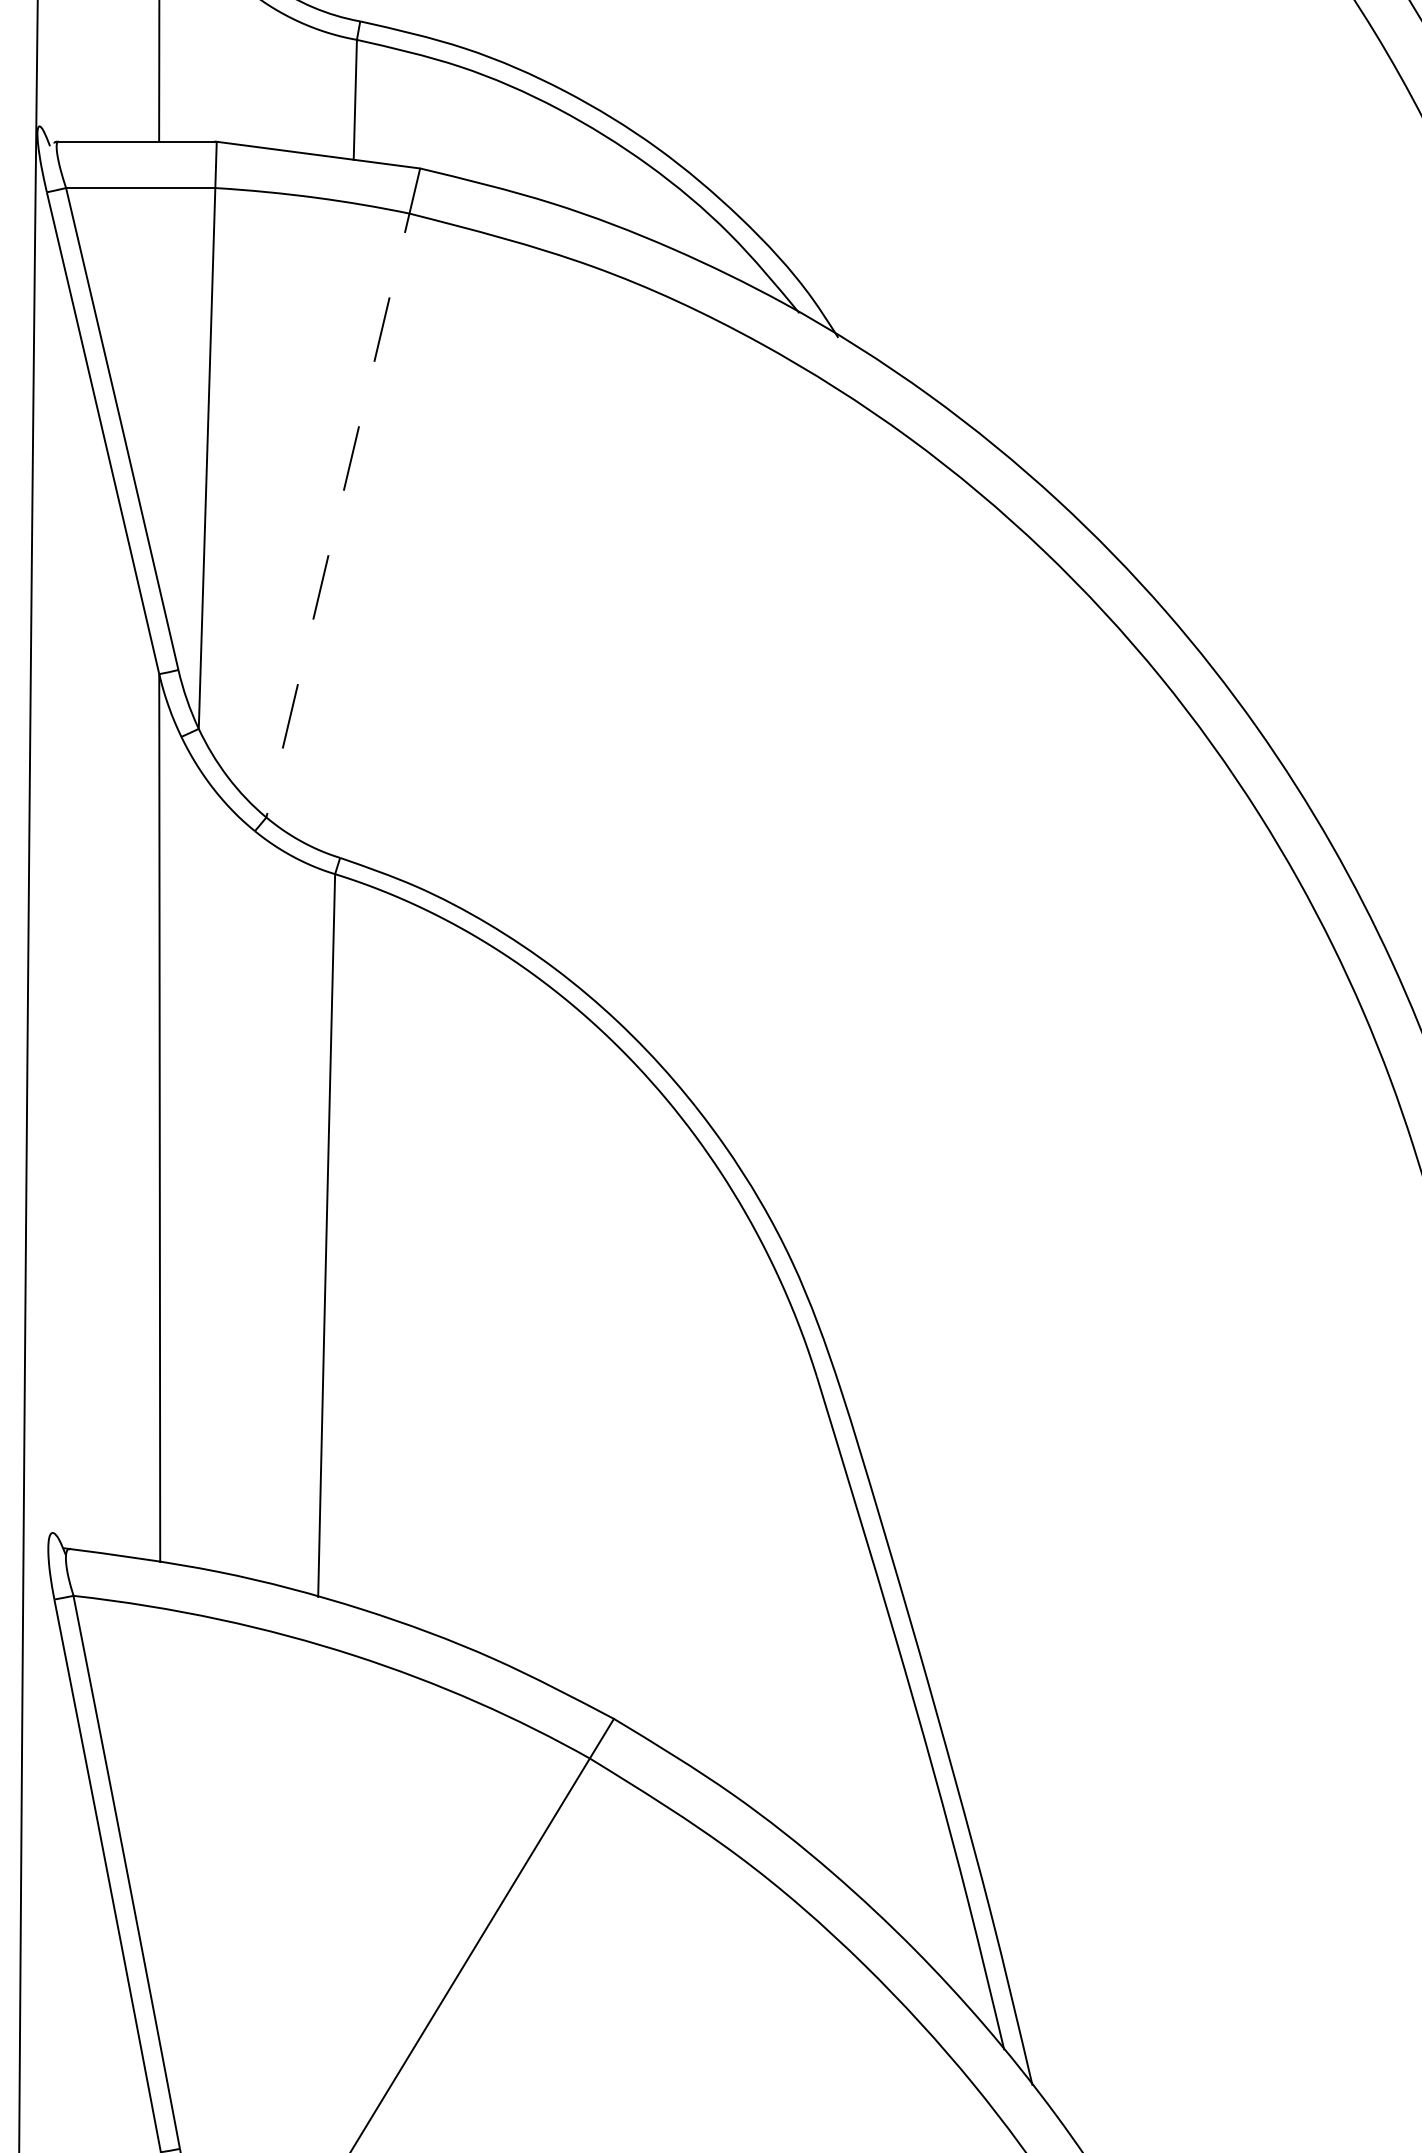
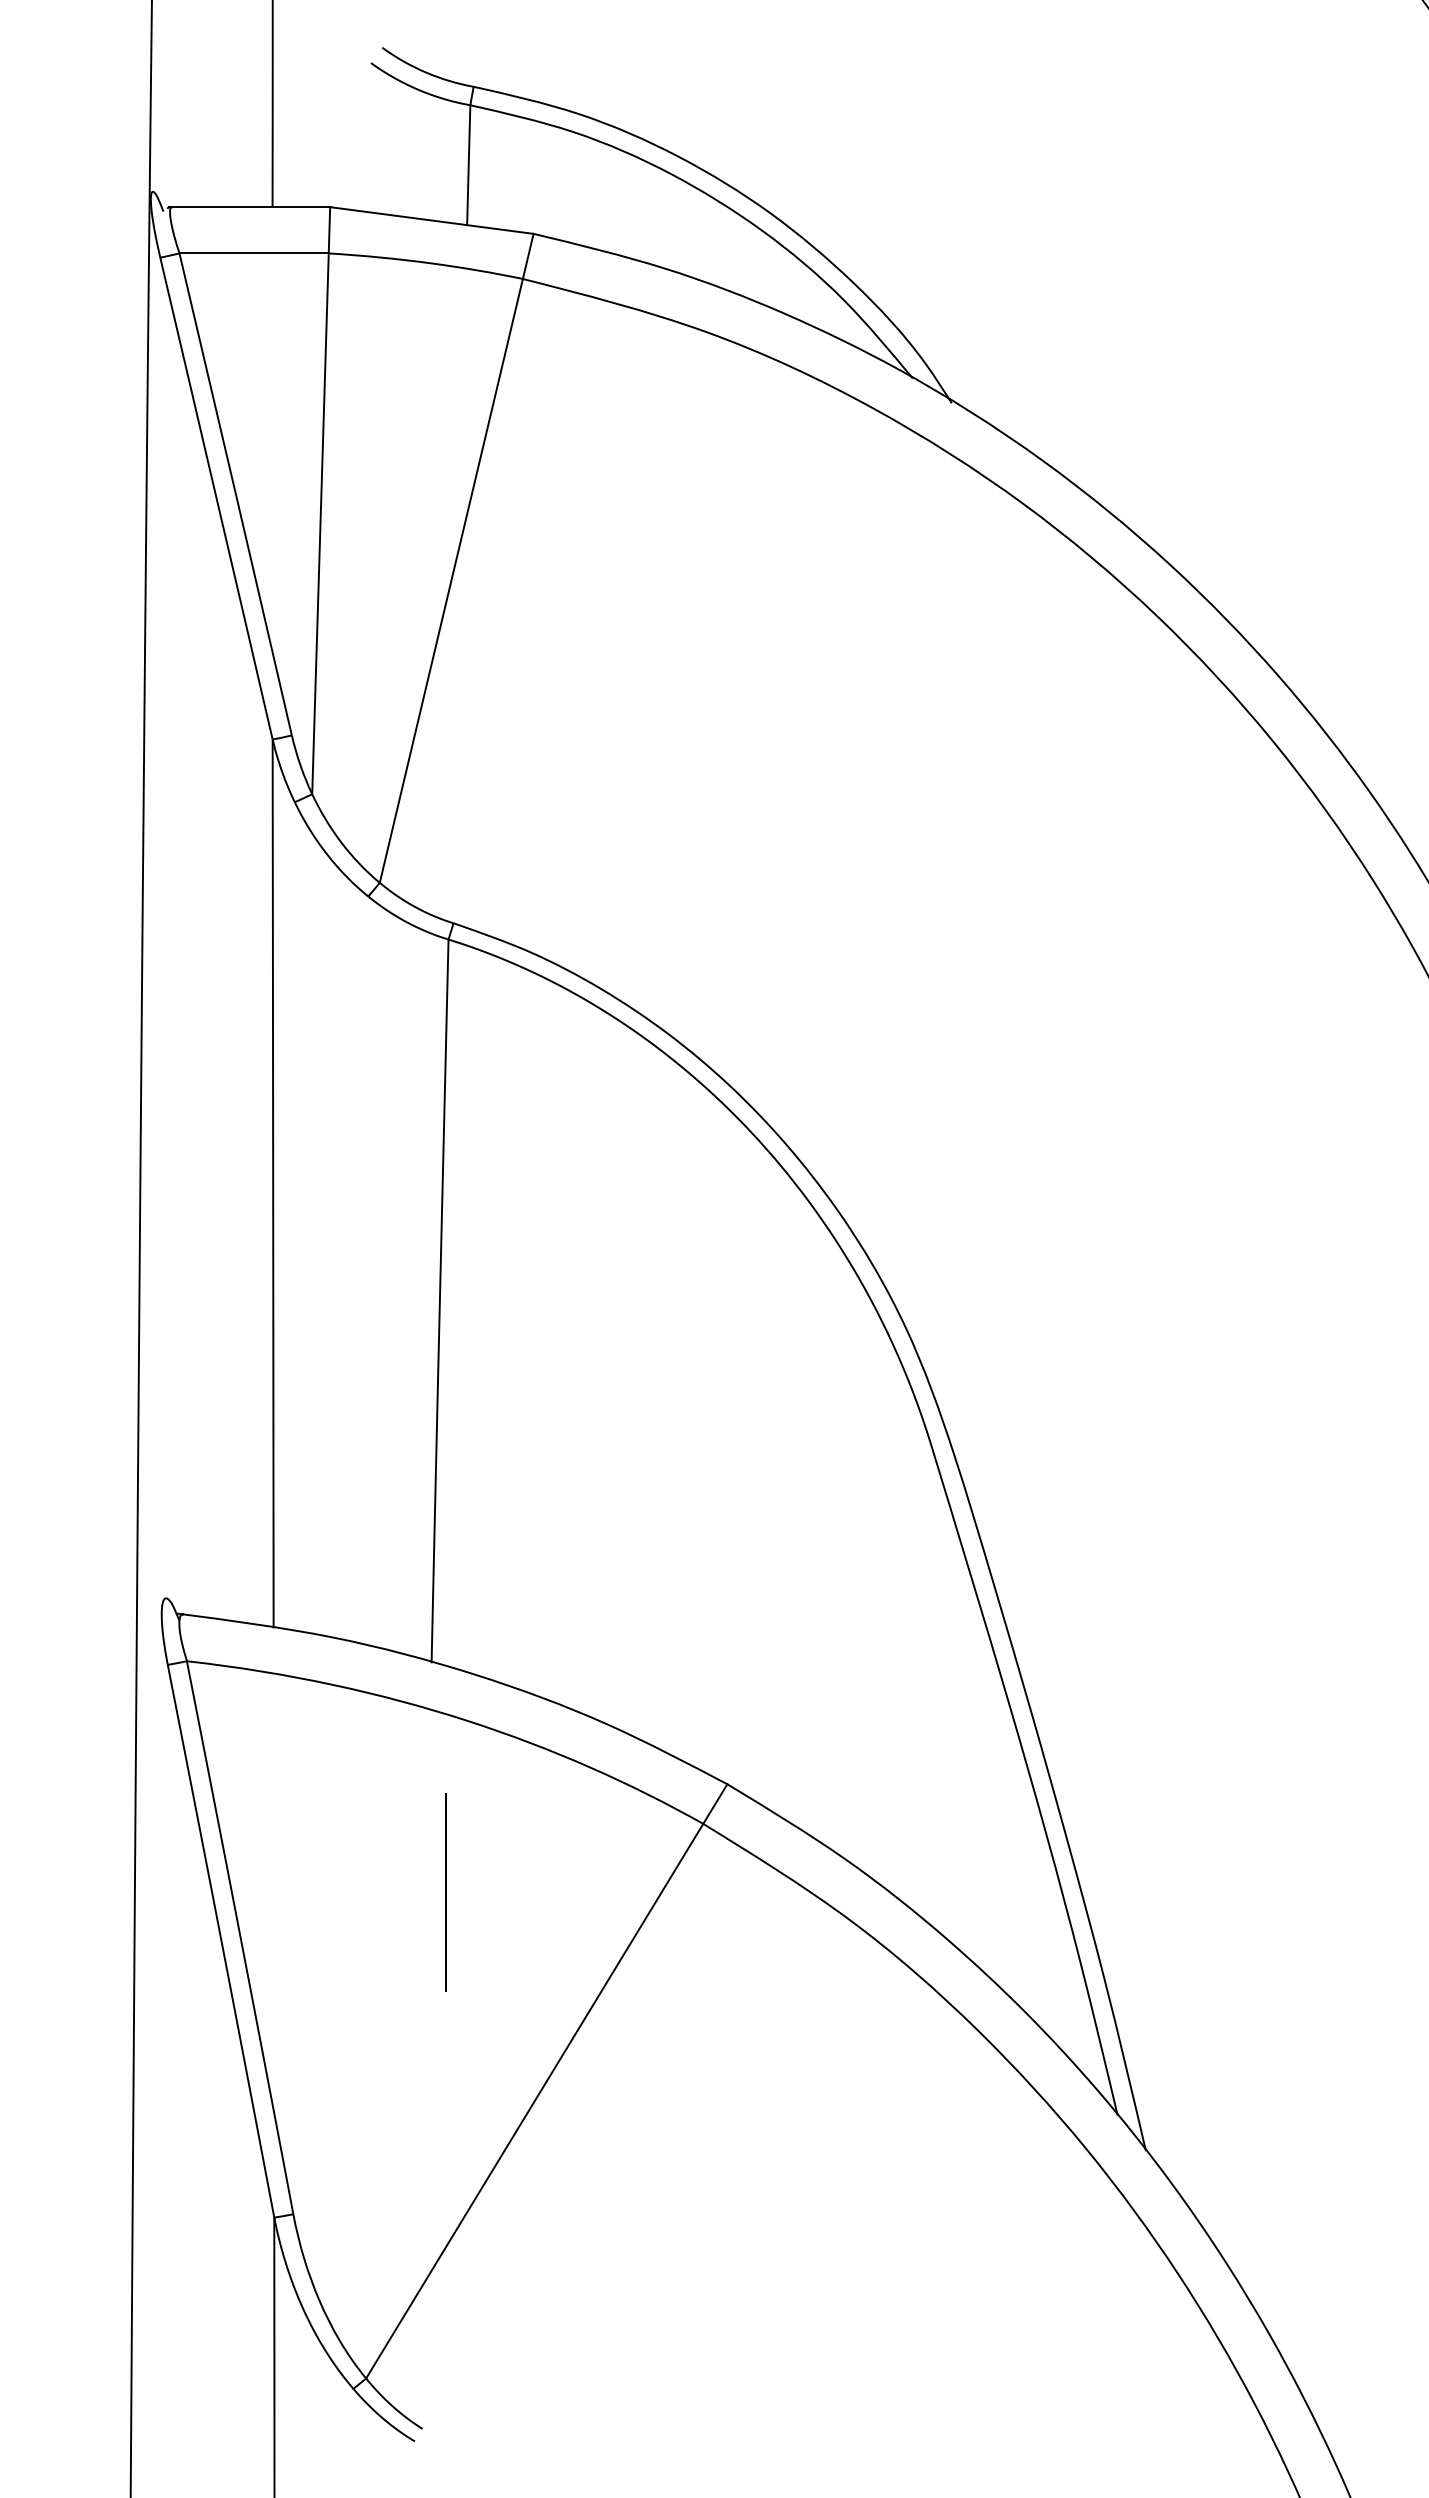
line: (343, 493) -> (456, 558), dashed -> solid
hatch: (332, 1826) -> (445, 1891), added

